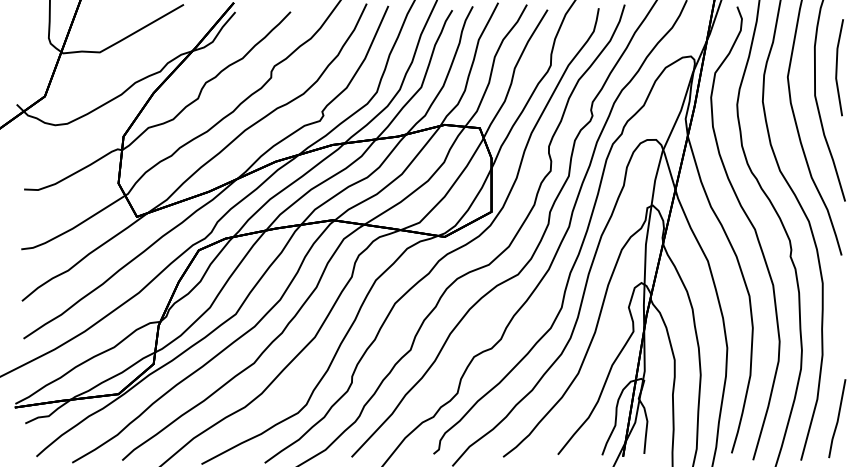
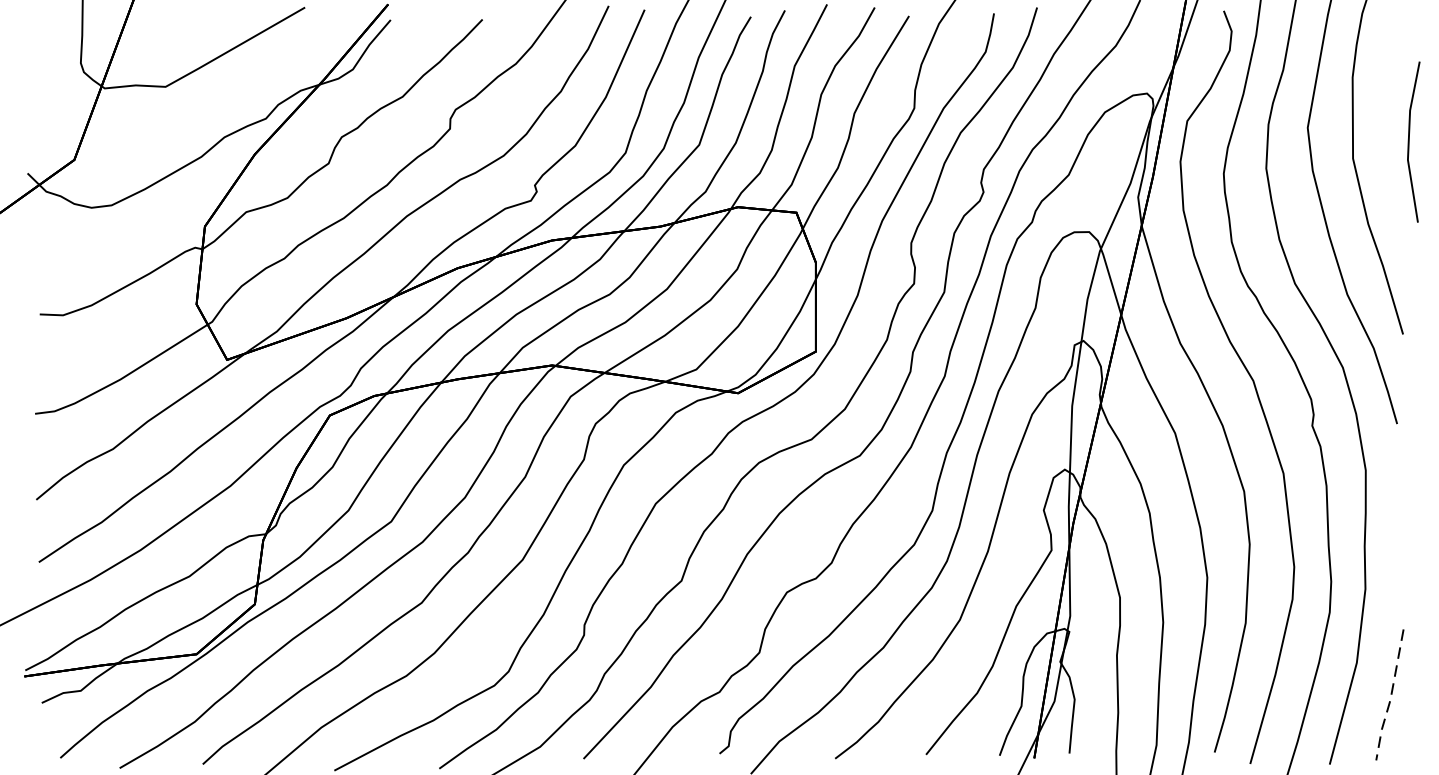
line: (837, 67) -> (1410, 141), moved
line: (837, 419) -> (1390, 696), solid -> dashed

